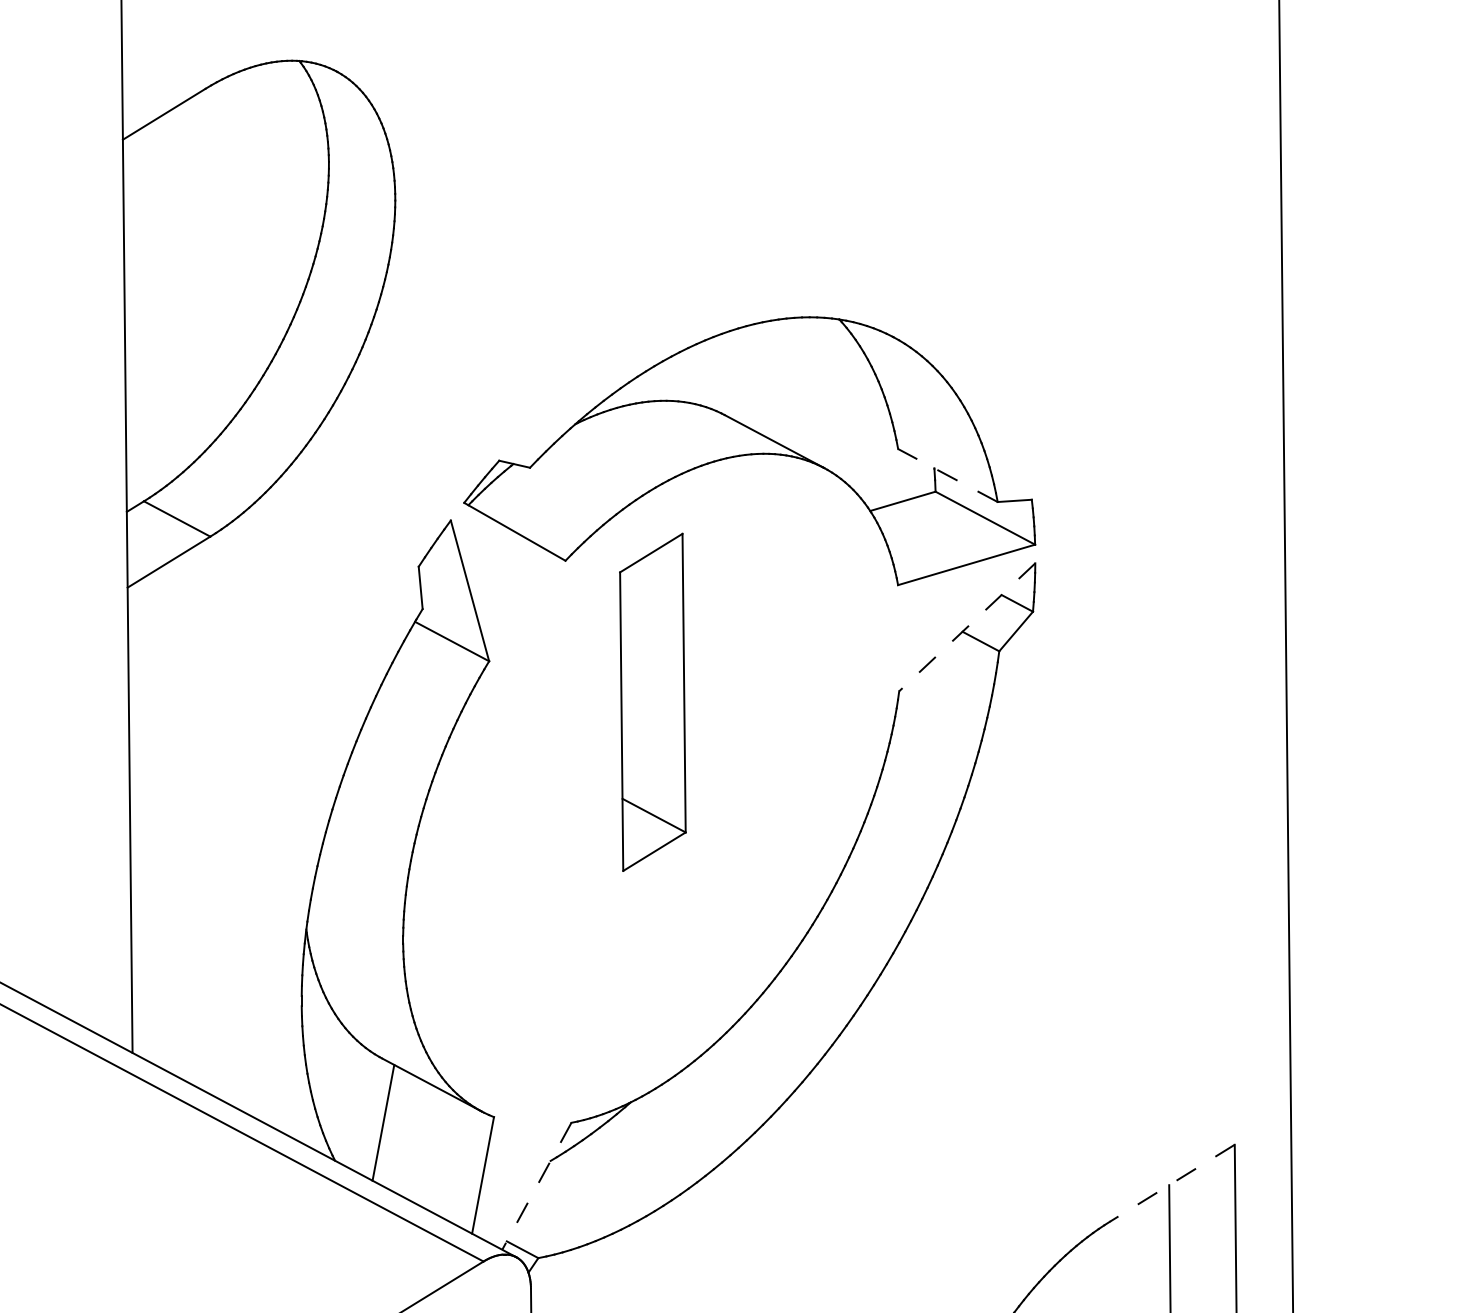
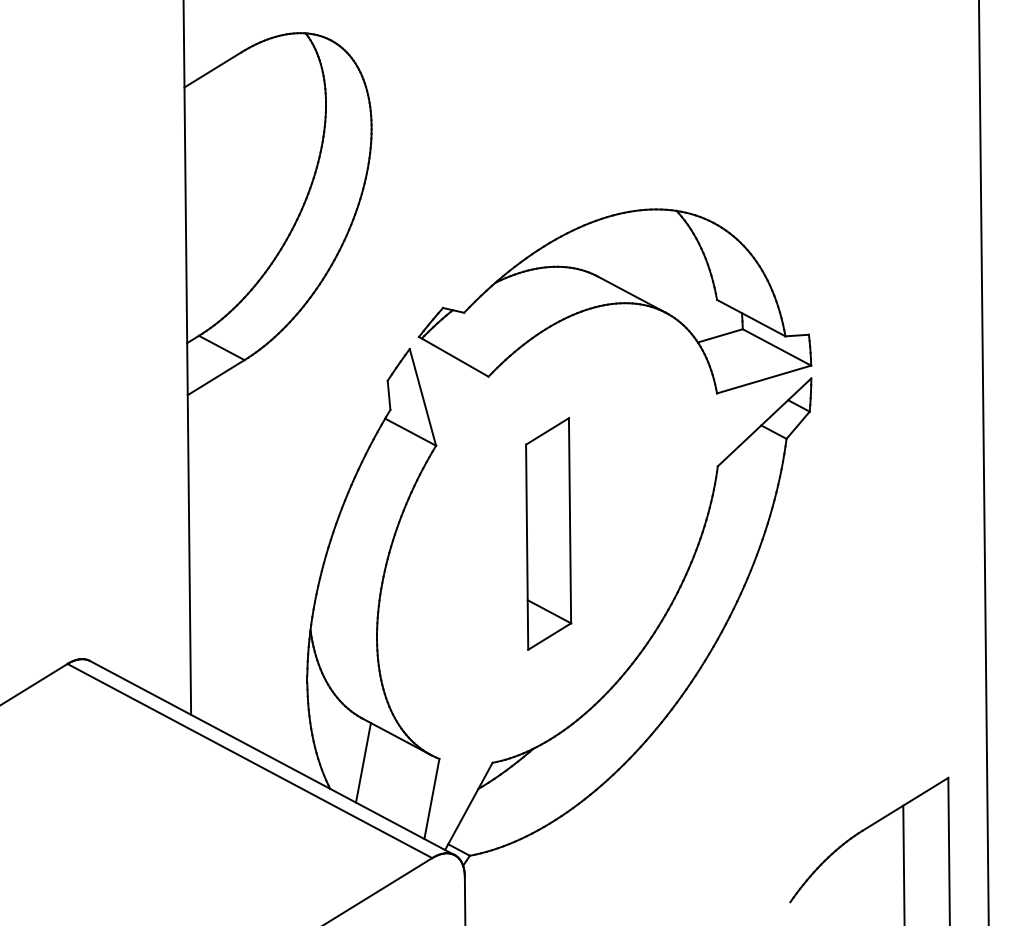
line: (948, 476) -> (751, 318), dashed -> solid
line: (967, 627) -> (764, 422), dashed -> solid
part: (652, 701) -> (548, 533), moved
line: (1172, 1183) -> (905, 804), dashed -> solid
line: (536, 1186) -> (468, 806), dashed -> solid

